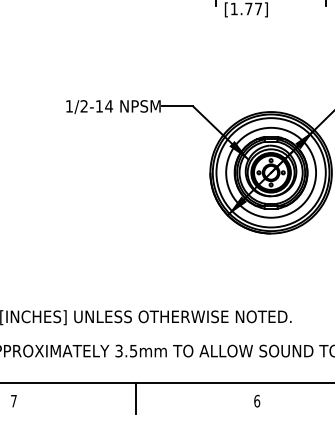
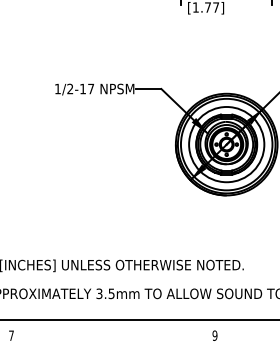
text: (108, 105) -> (90, 88), 1/2-14 -> 1/2-17
line: (135, 398) -> (113, 333), removed
text: (256, 400) -> (214, 335), 6 -> 9

